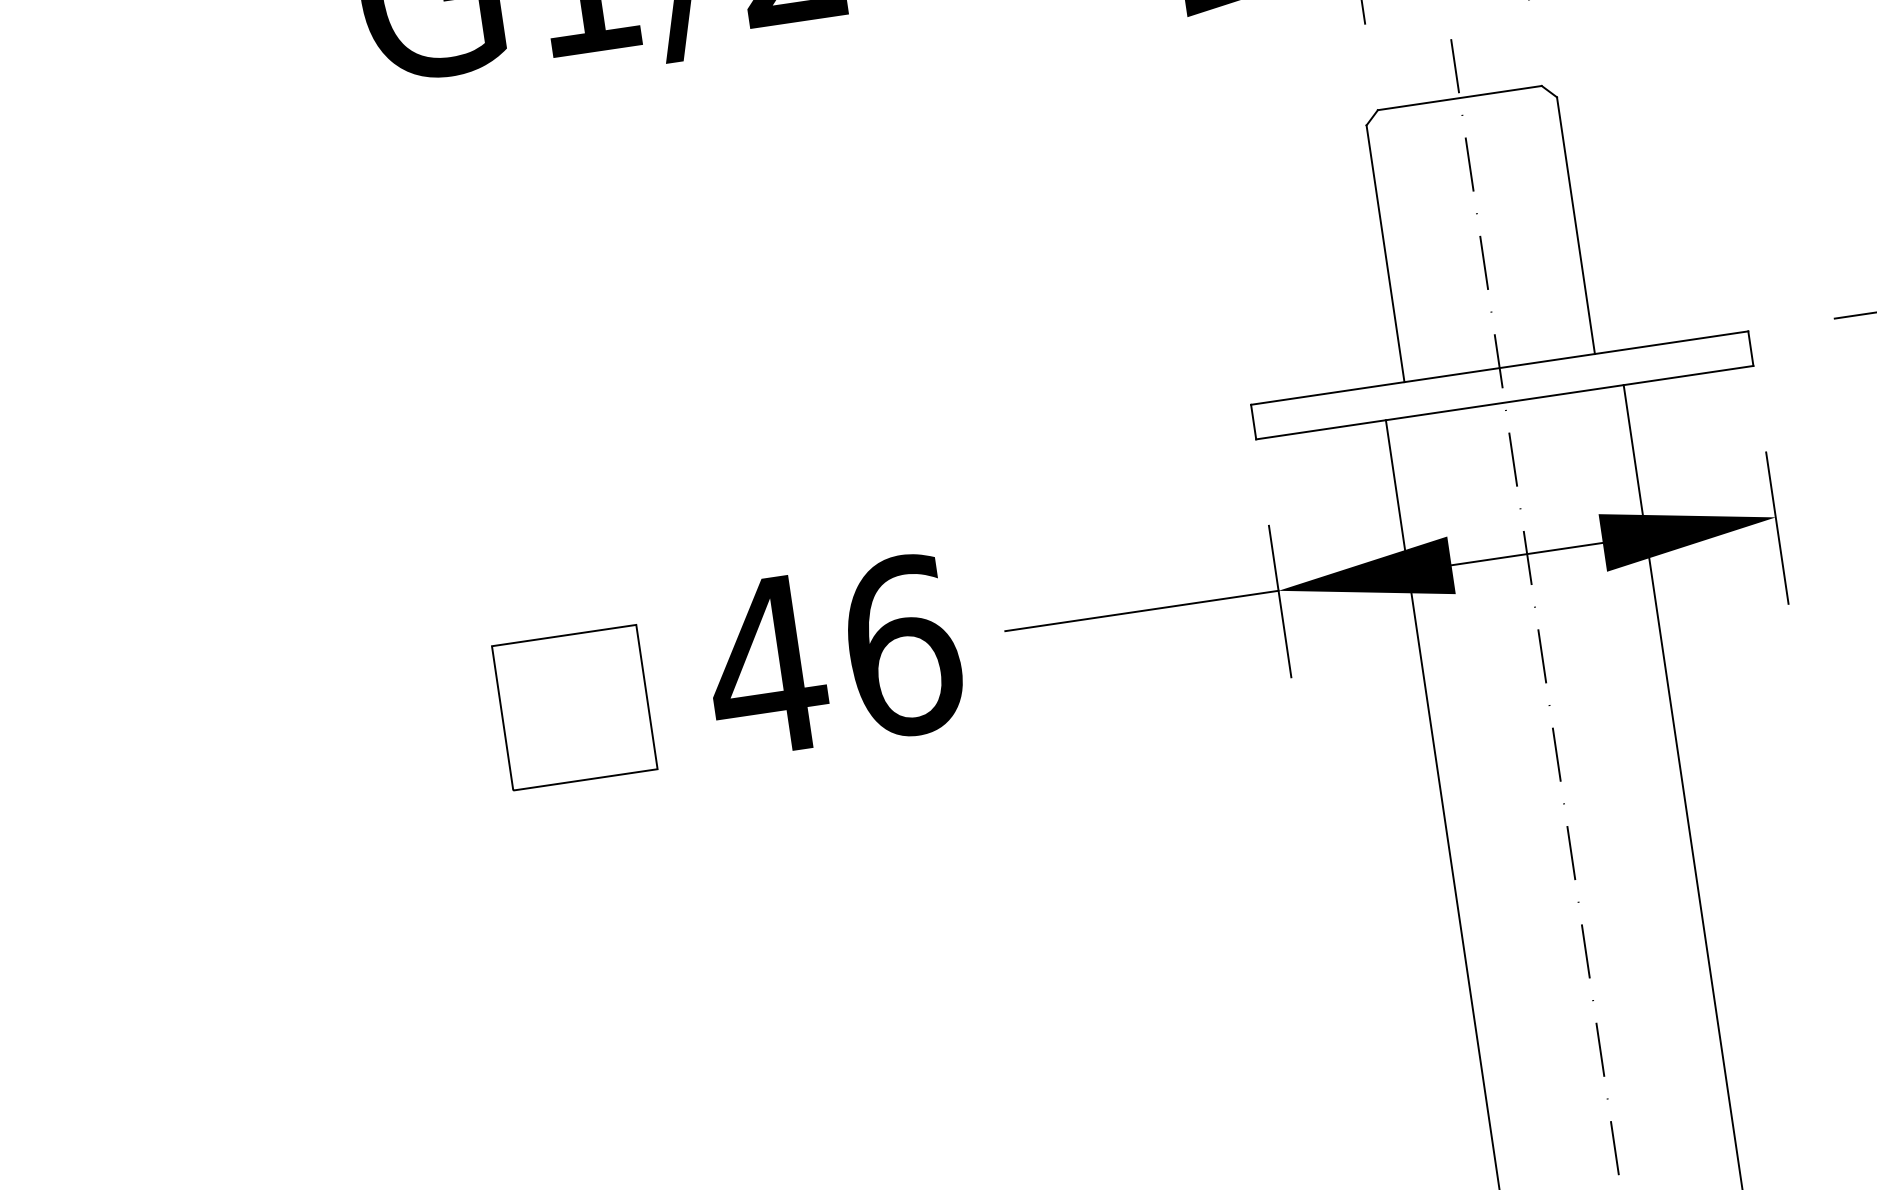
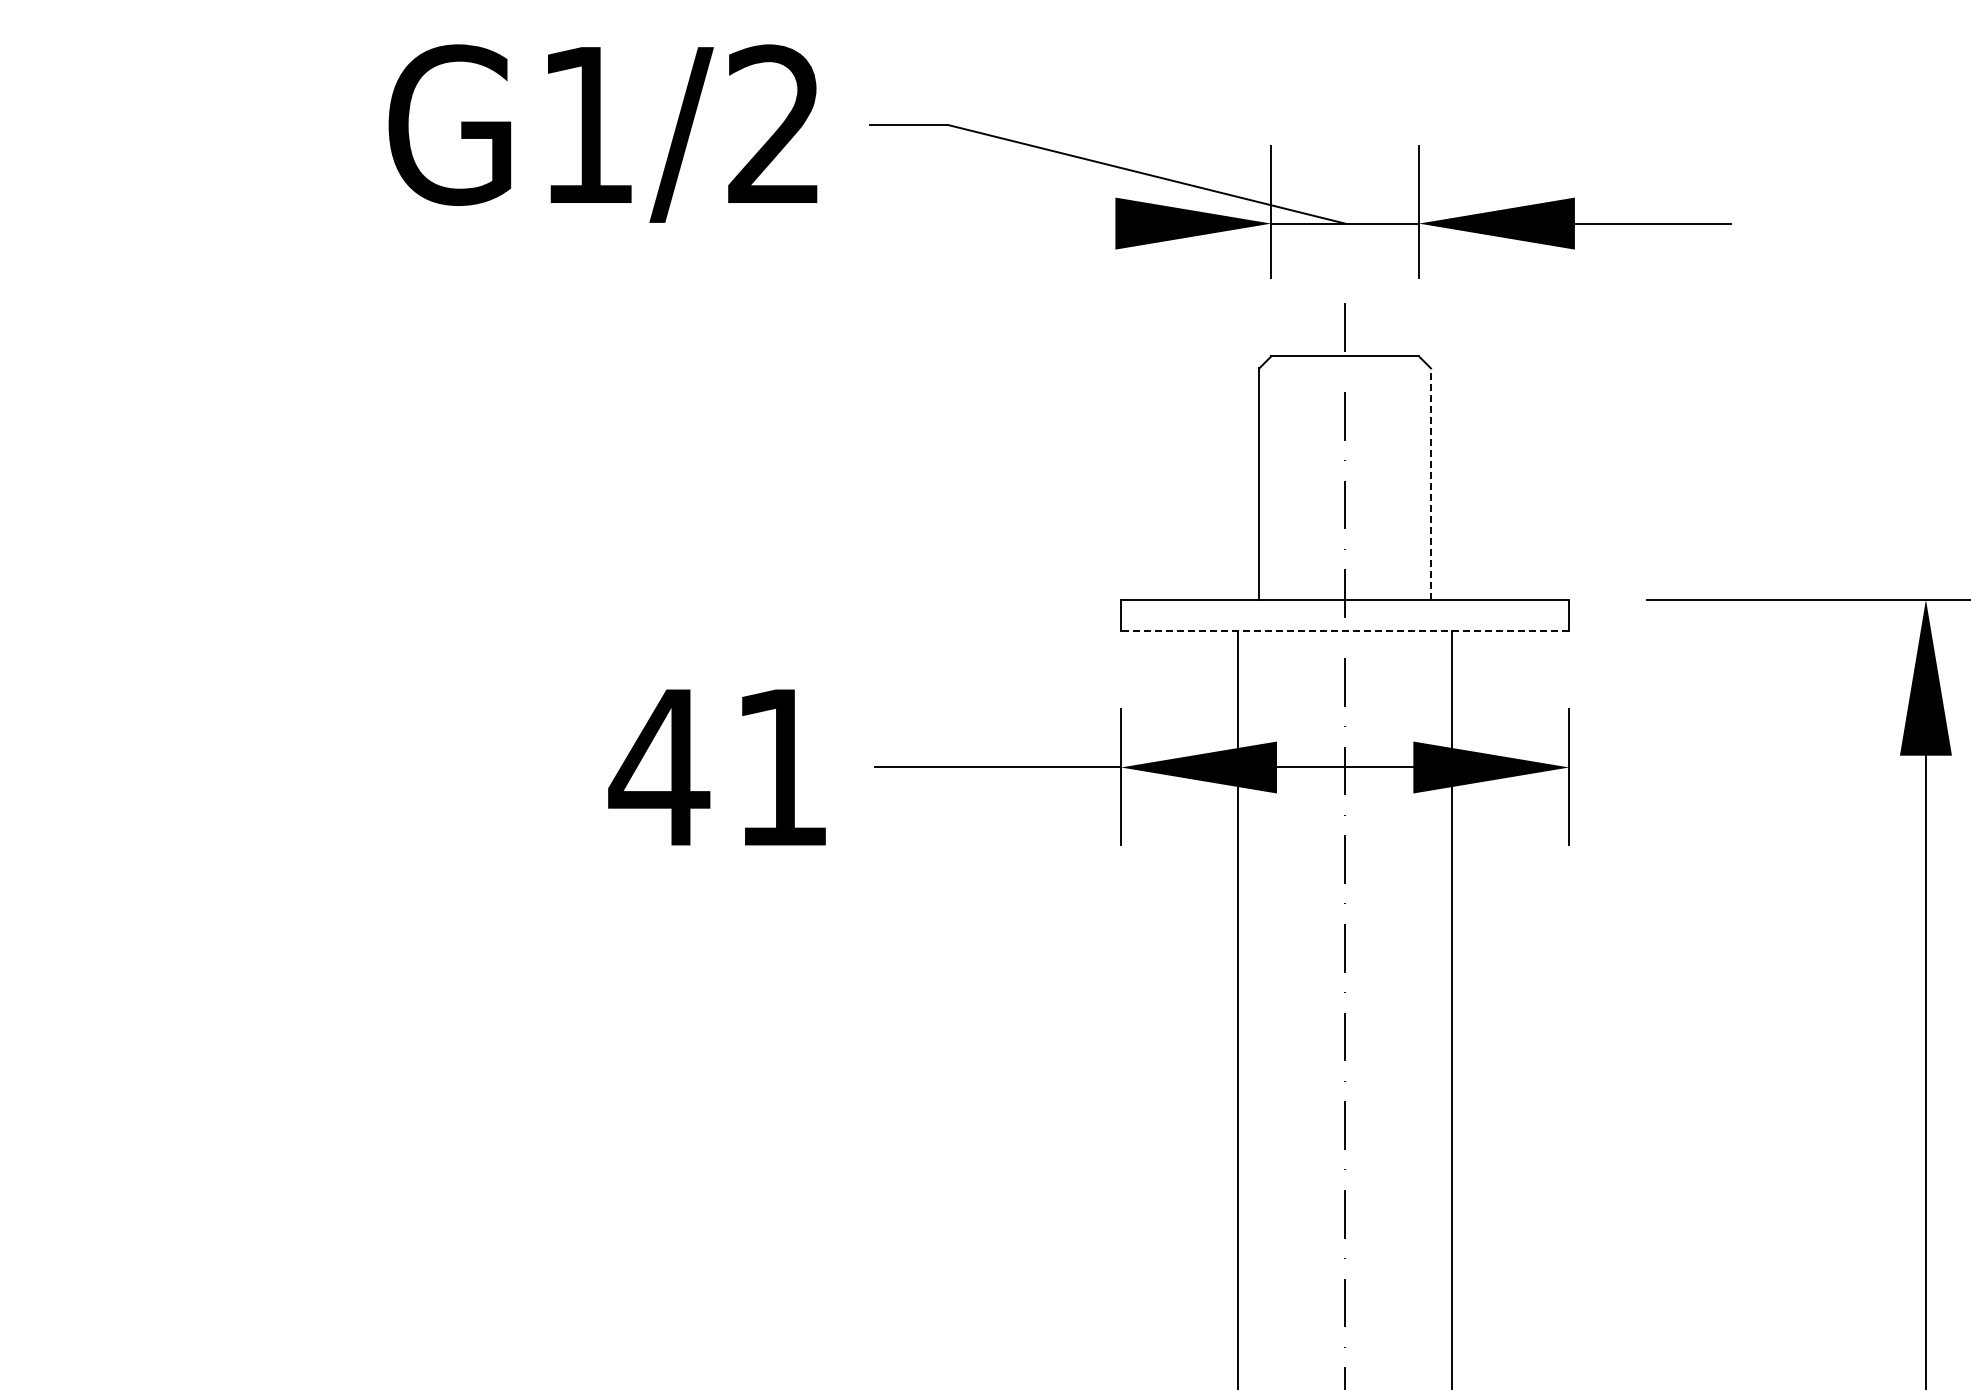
line: (1576, 226) -> (1431, 484), solid -> dashed
line: (1503, 402) -> (1344, 630), solid -> dashed
text: (902, 646) -> (782, 767), 46 -> 41
part: (574, 707) -> (484, 778), removed

